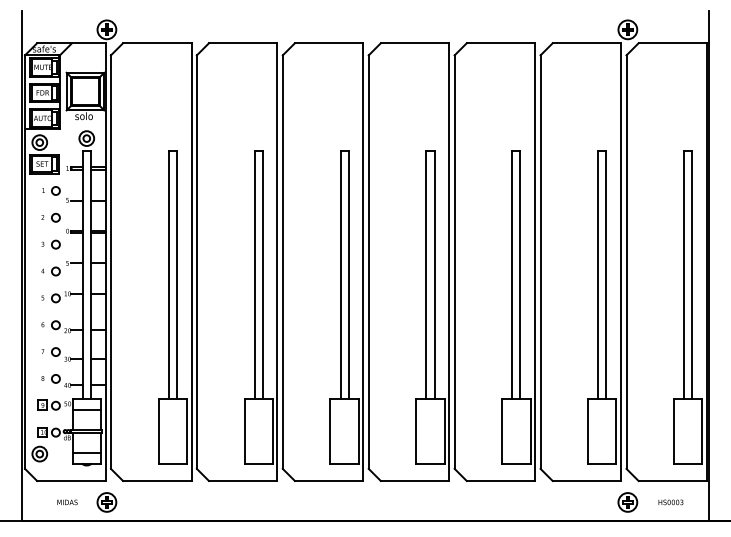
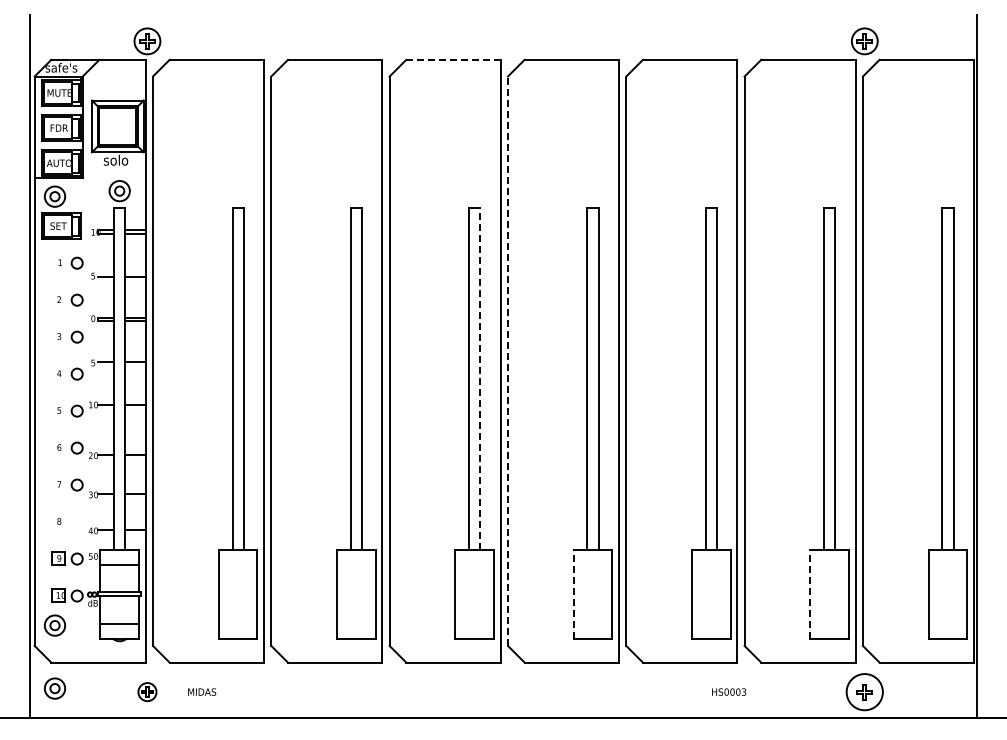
line: (329, 43) -> (453, 59), solid -> dashed
line: (368, 262) -> (507, 361), solid -> dashed
line: (348, 274) -> (480, 378), solid -> dashed
circle: (55, 378) -> (76, 521), removed
line: (416, 430) -> (573, 593), solid -> dashed
line: (588, 430) -> (810, 593), solid -> dashed
part: (40, 499) -> (55, 688), added
text: (67, 501) -> (202, 691), moved
part: (106, 501) -> (147, 691), size x0.7
text: (671, 501) -> (729, 691), moved
circle: (627, 502) -> (864, 692), size x1.4

